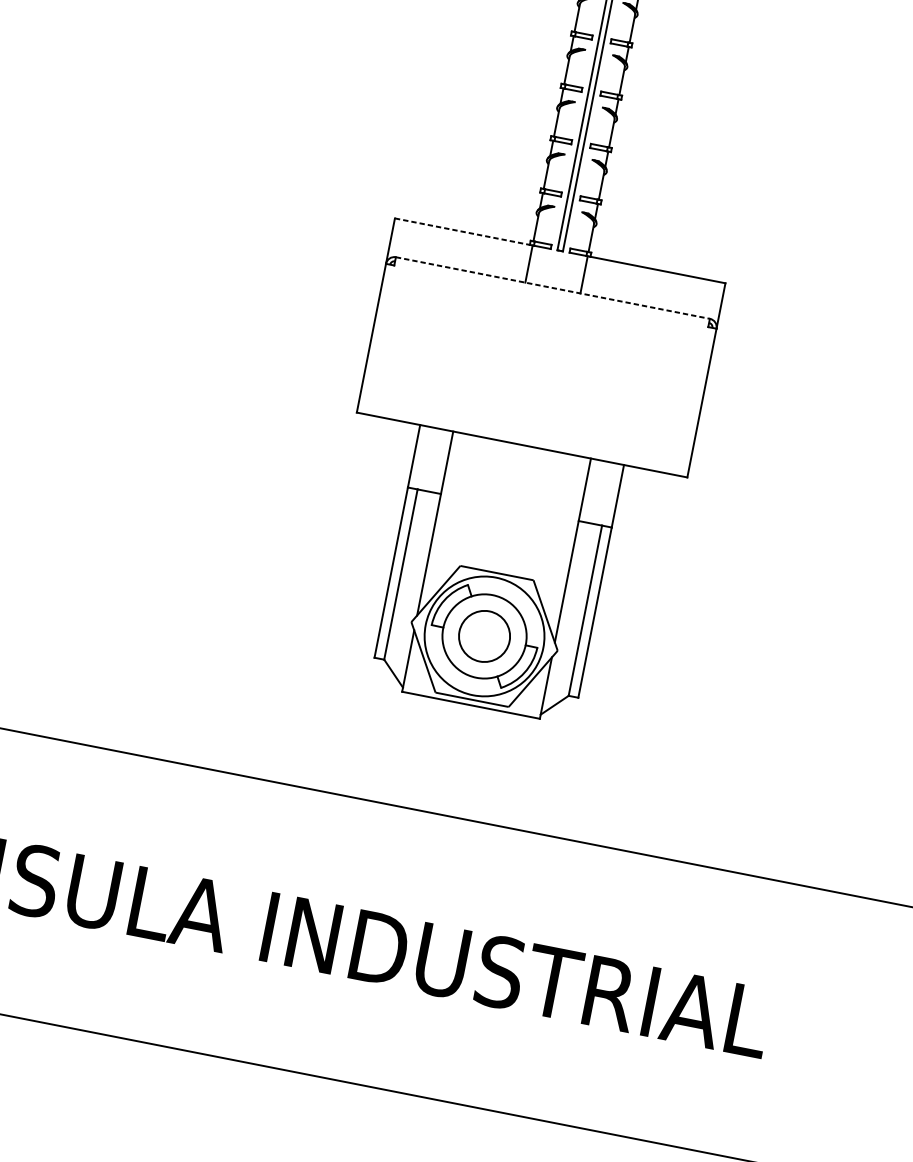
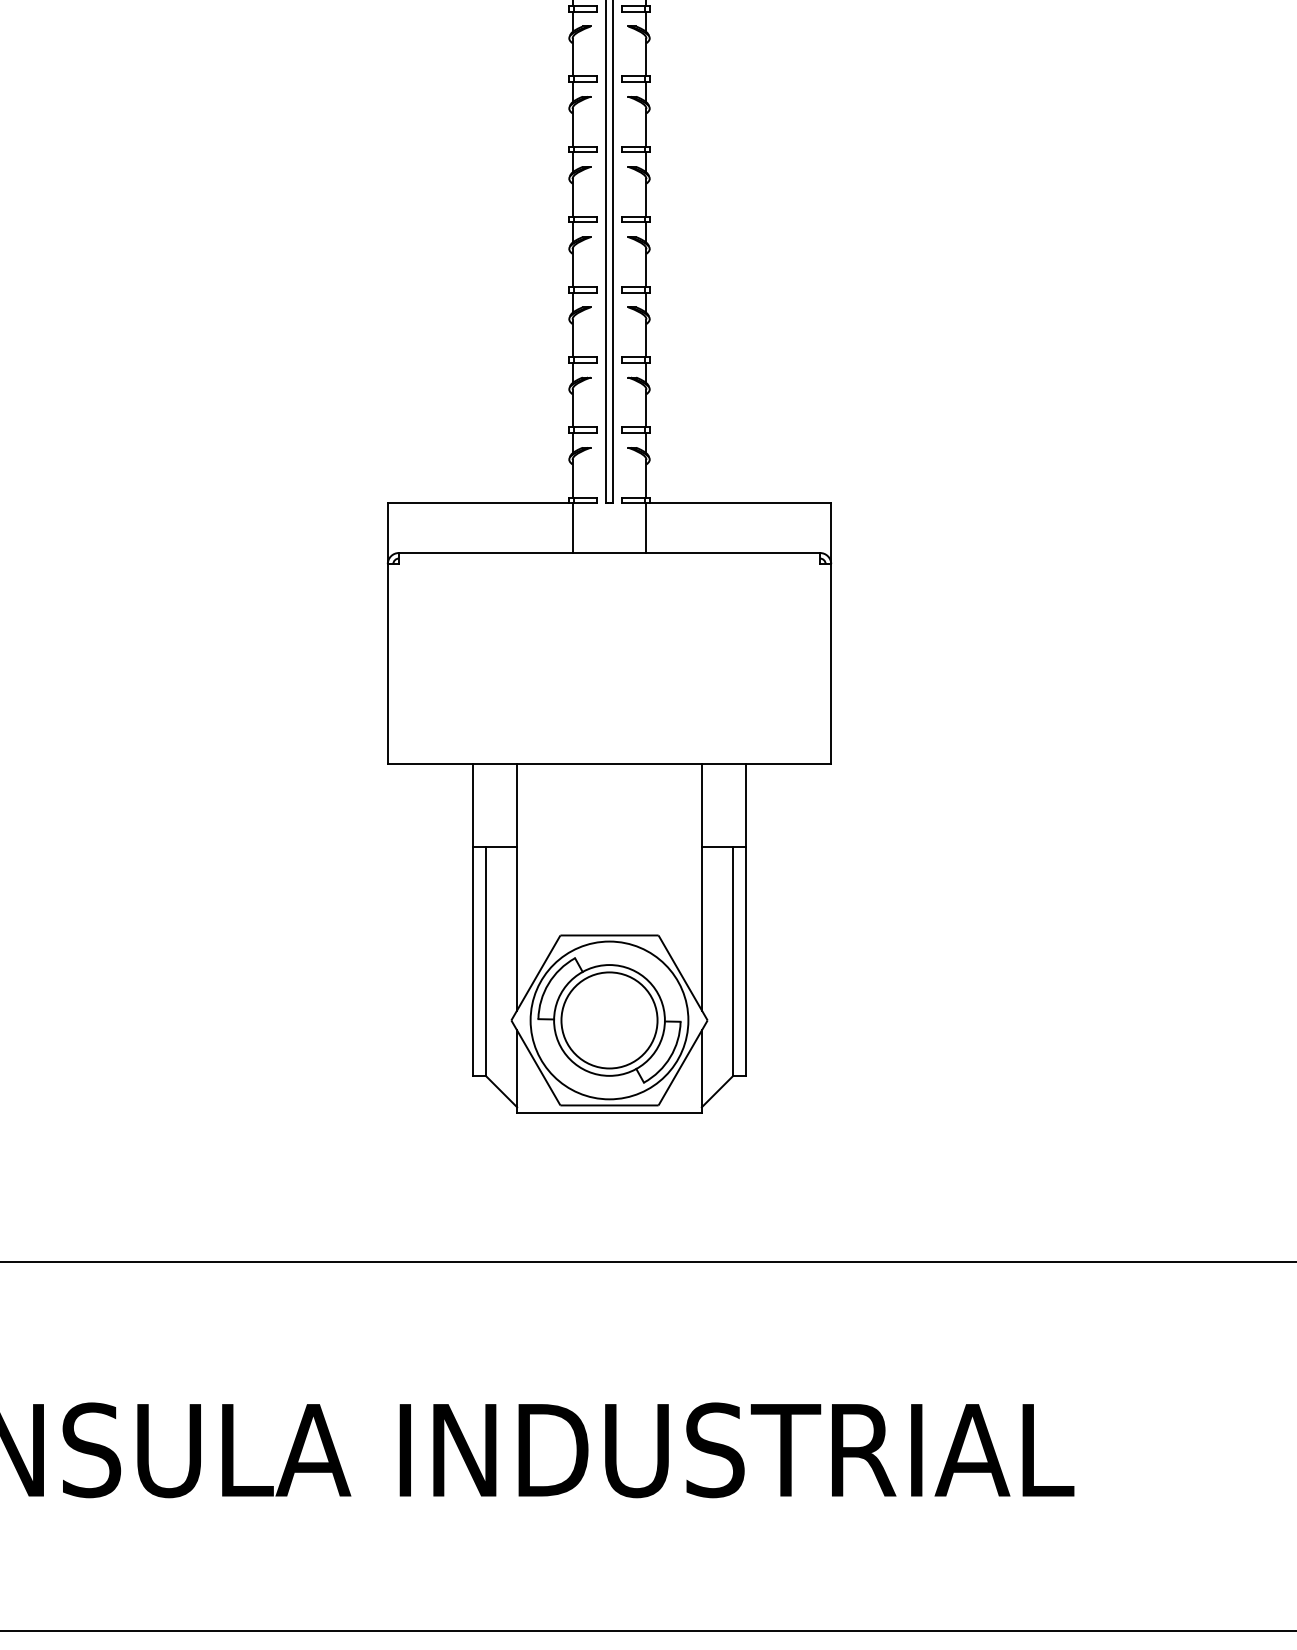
line: (462, 231) -> (478, 503), dashed -> solid
line: (552, 288) -> (609, 553), dashed -> solid
circle: (484, 636) -> (609, 1020), size x1.43

